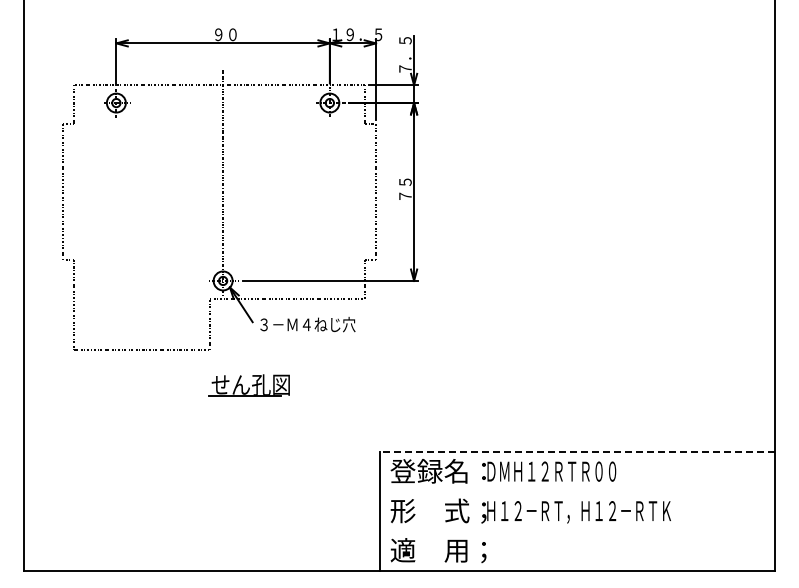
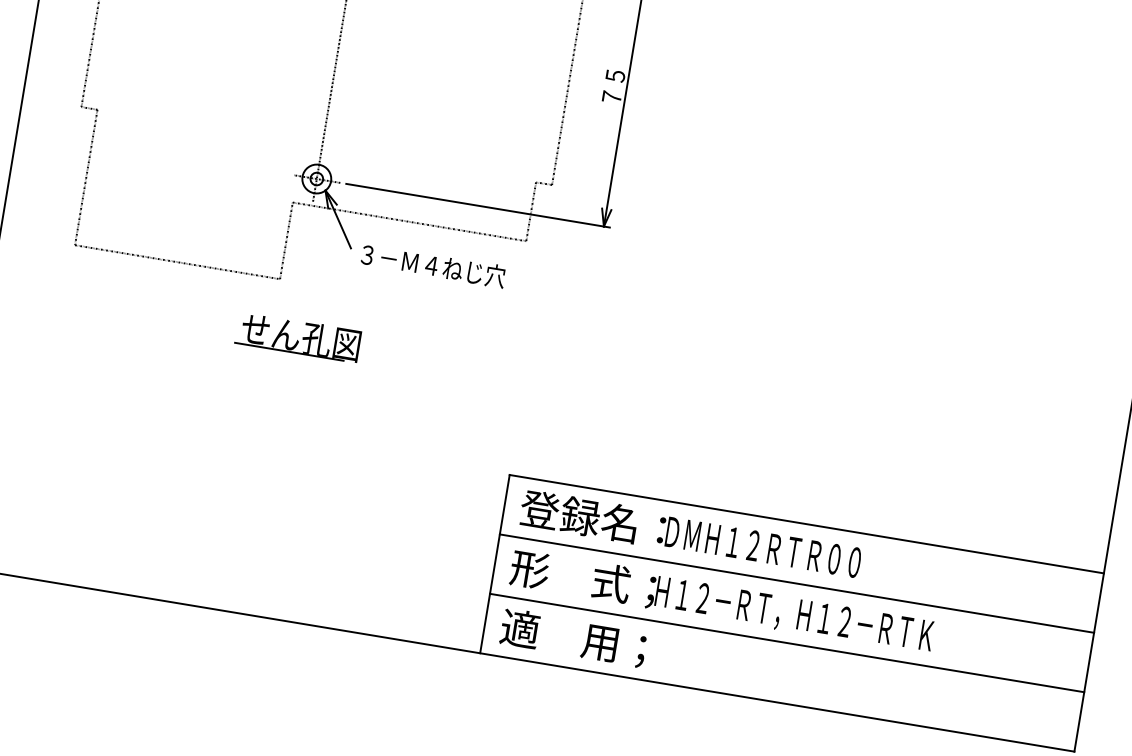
part: (248, 385) -> (297, 337), moved
line: (577, 451) -> (807, 523), dashed -> solid
line: (577, 491) -> (797, 583), added
line: (577, 530) -> (787, 642), added

